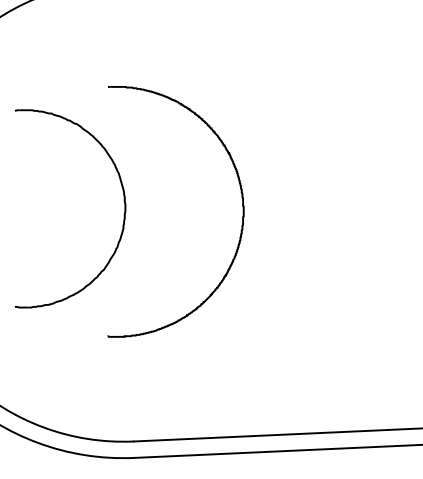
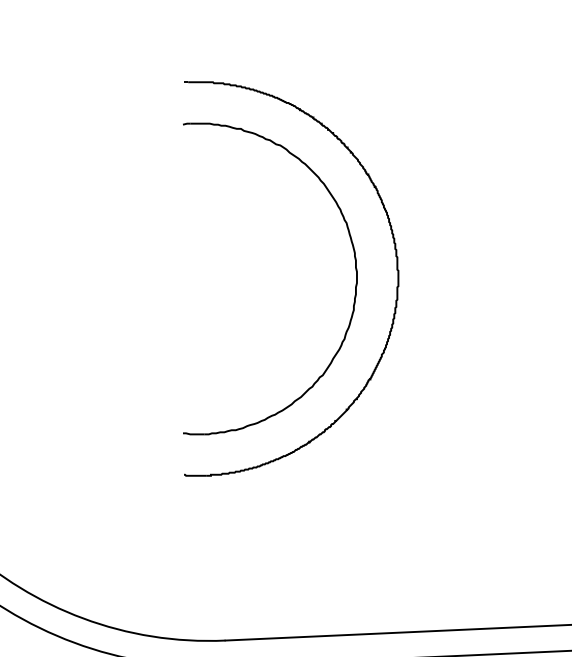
part: (123, 214) -> (353, 287), moved

